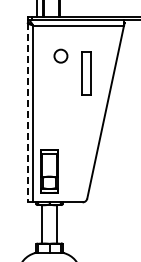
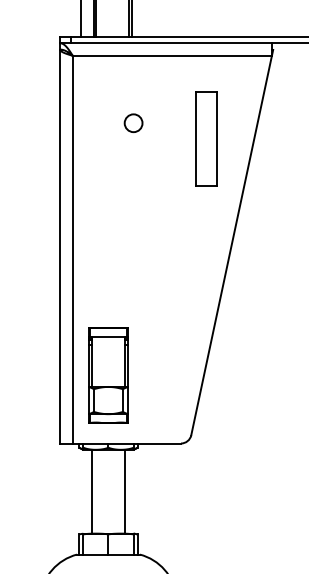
circle: (60, 56) -> (132, 123), size x0.62
part: (86, 73) -> (207, 139), moved
line: (27, 112) -> (60, 246), dashed -> solid

